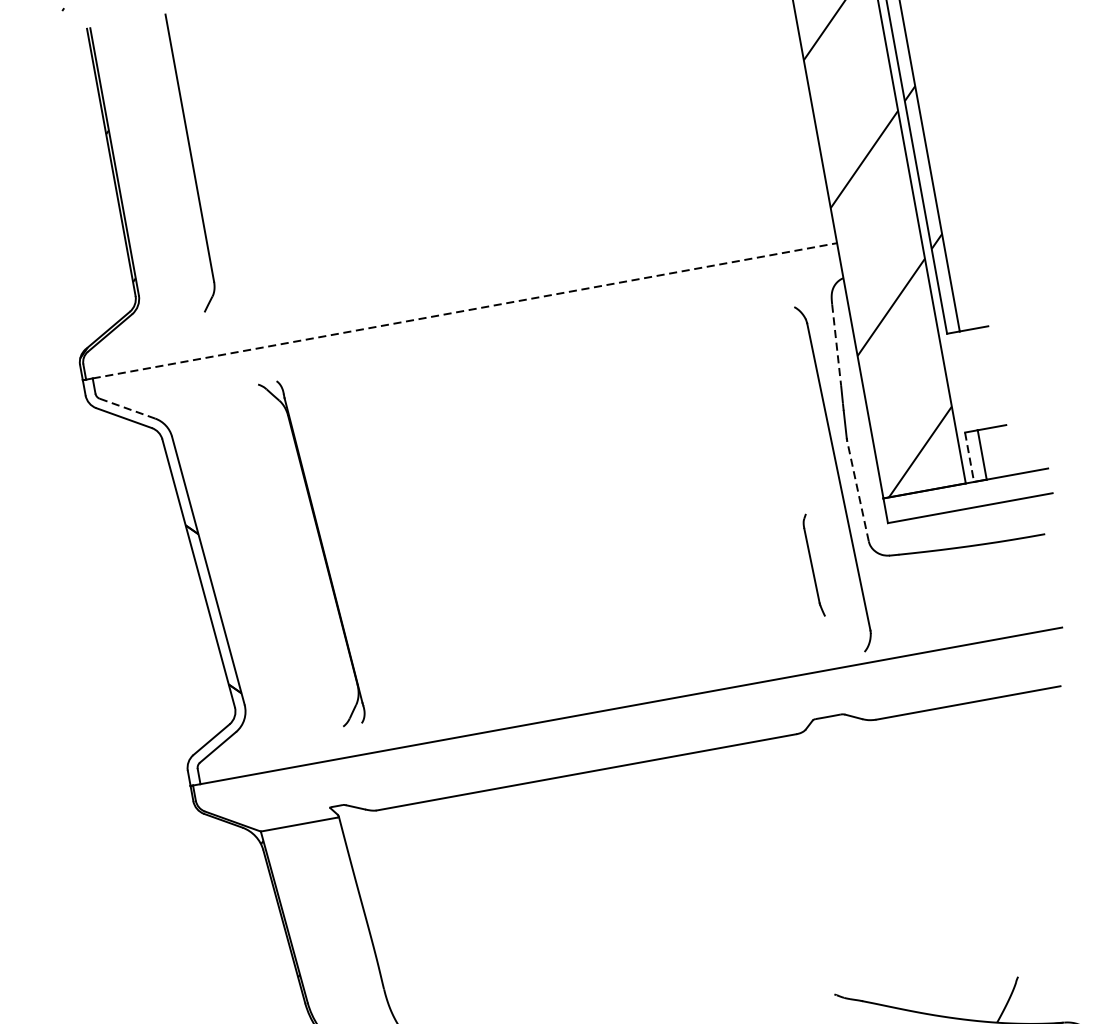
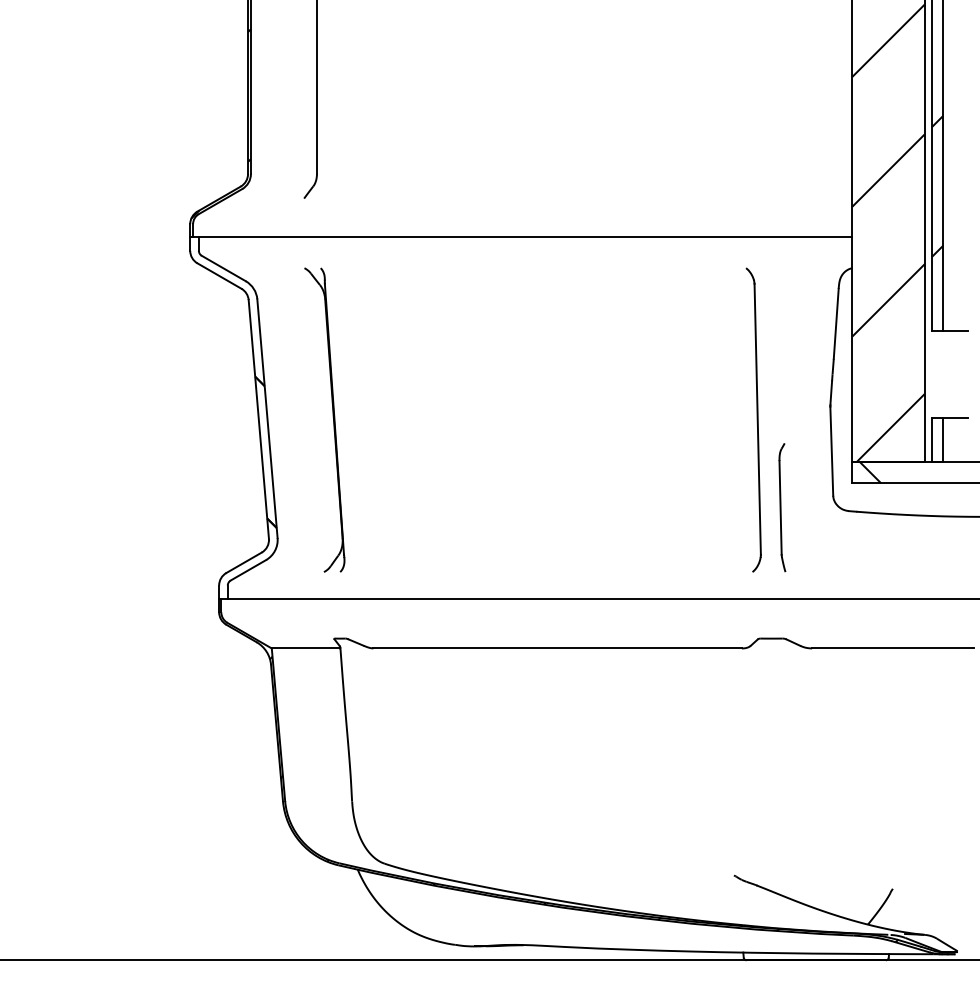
line: (464, 310) -> (525, 237), dashed -> solid
line: (836, 344) -> (836, 323), dashed -> solid
line: (128, 408) -> (224, 268), dashed -> solid
line: (969, 456) -> (931, 439), dashed -> solid
part: (834, 477) -> (753, 419), moved
line: (857, 491) -> (831, 451), dashed -> solid
hatch: (906, 507) -> (870, 472), added
part: (320, 548) -> (332, 417), moved
part: (813, 565) -> (782, 507), size x1.43

